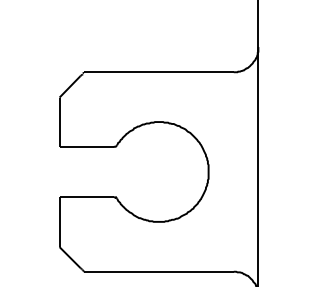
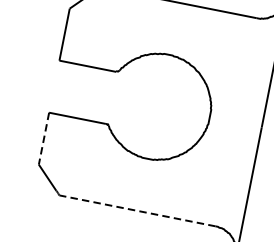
line: (59, 222) -> (43, 138), solid -> dashed
line: (158, 271) -> (137, 210), solid -> dashed

